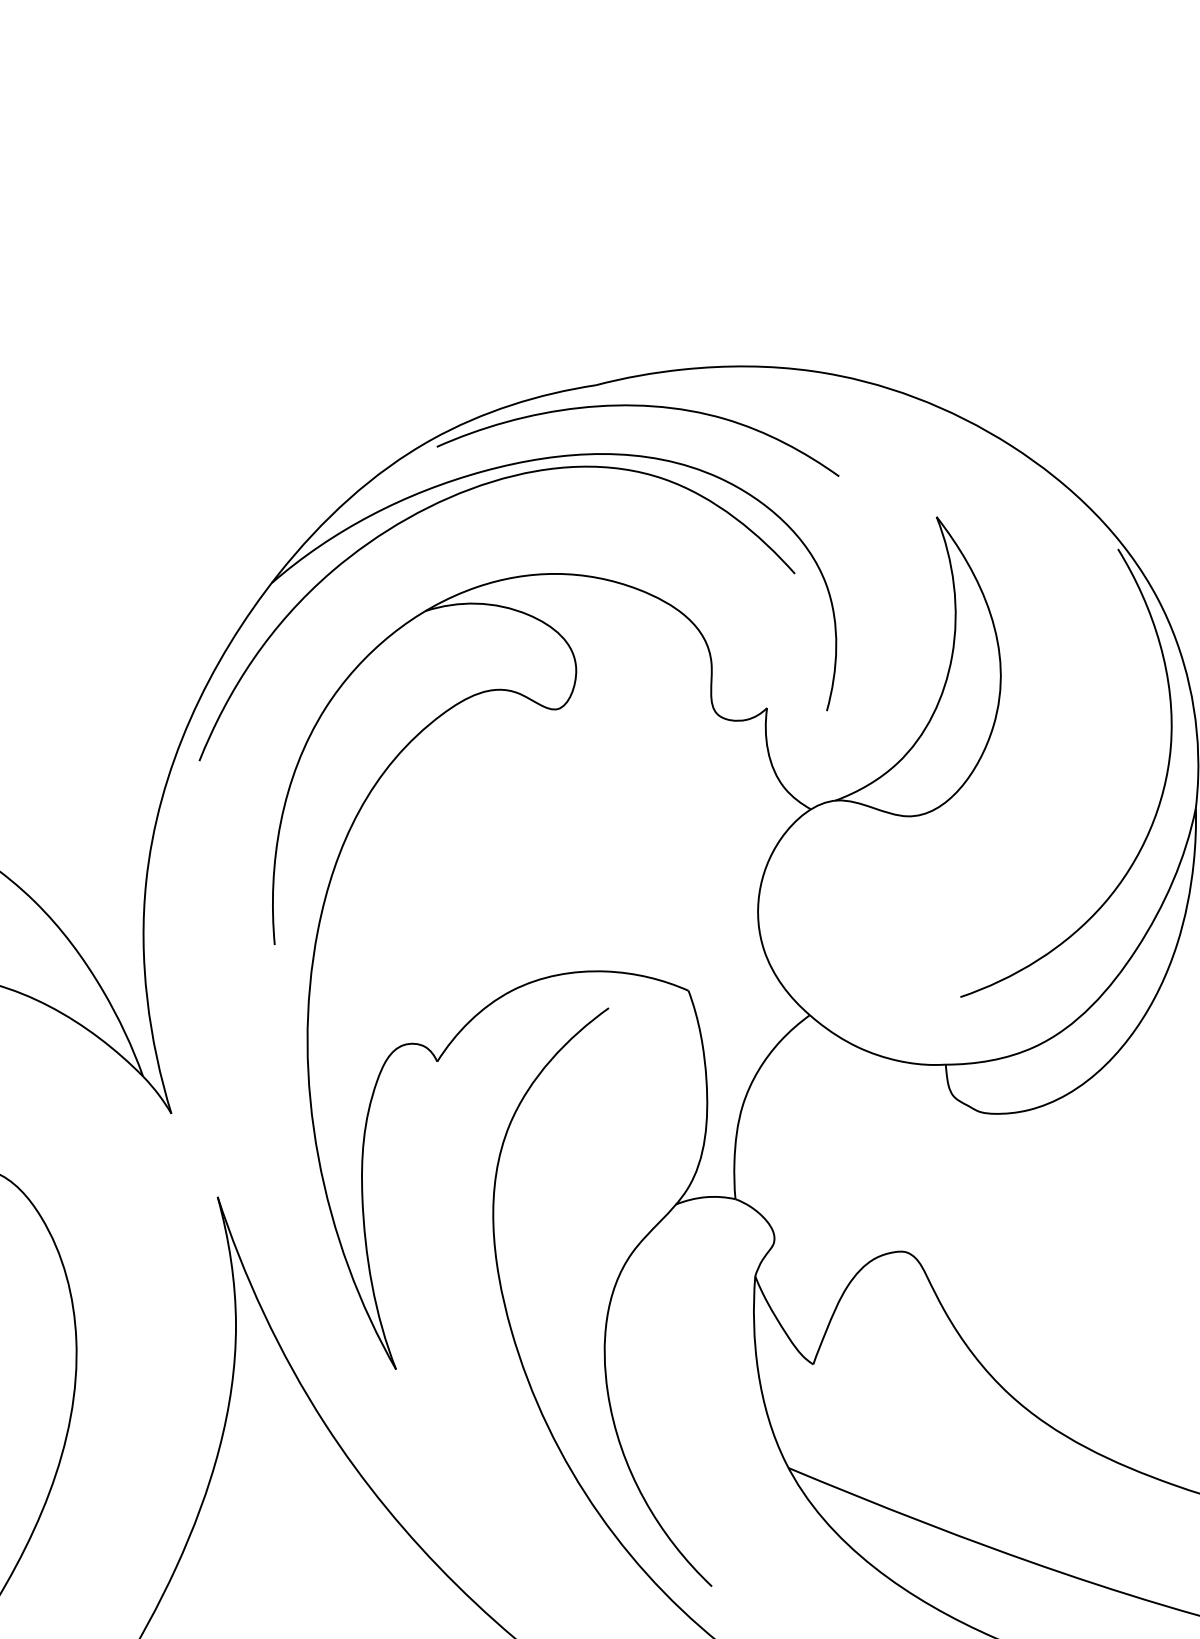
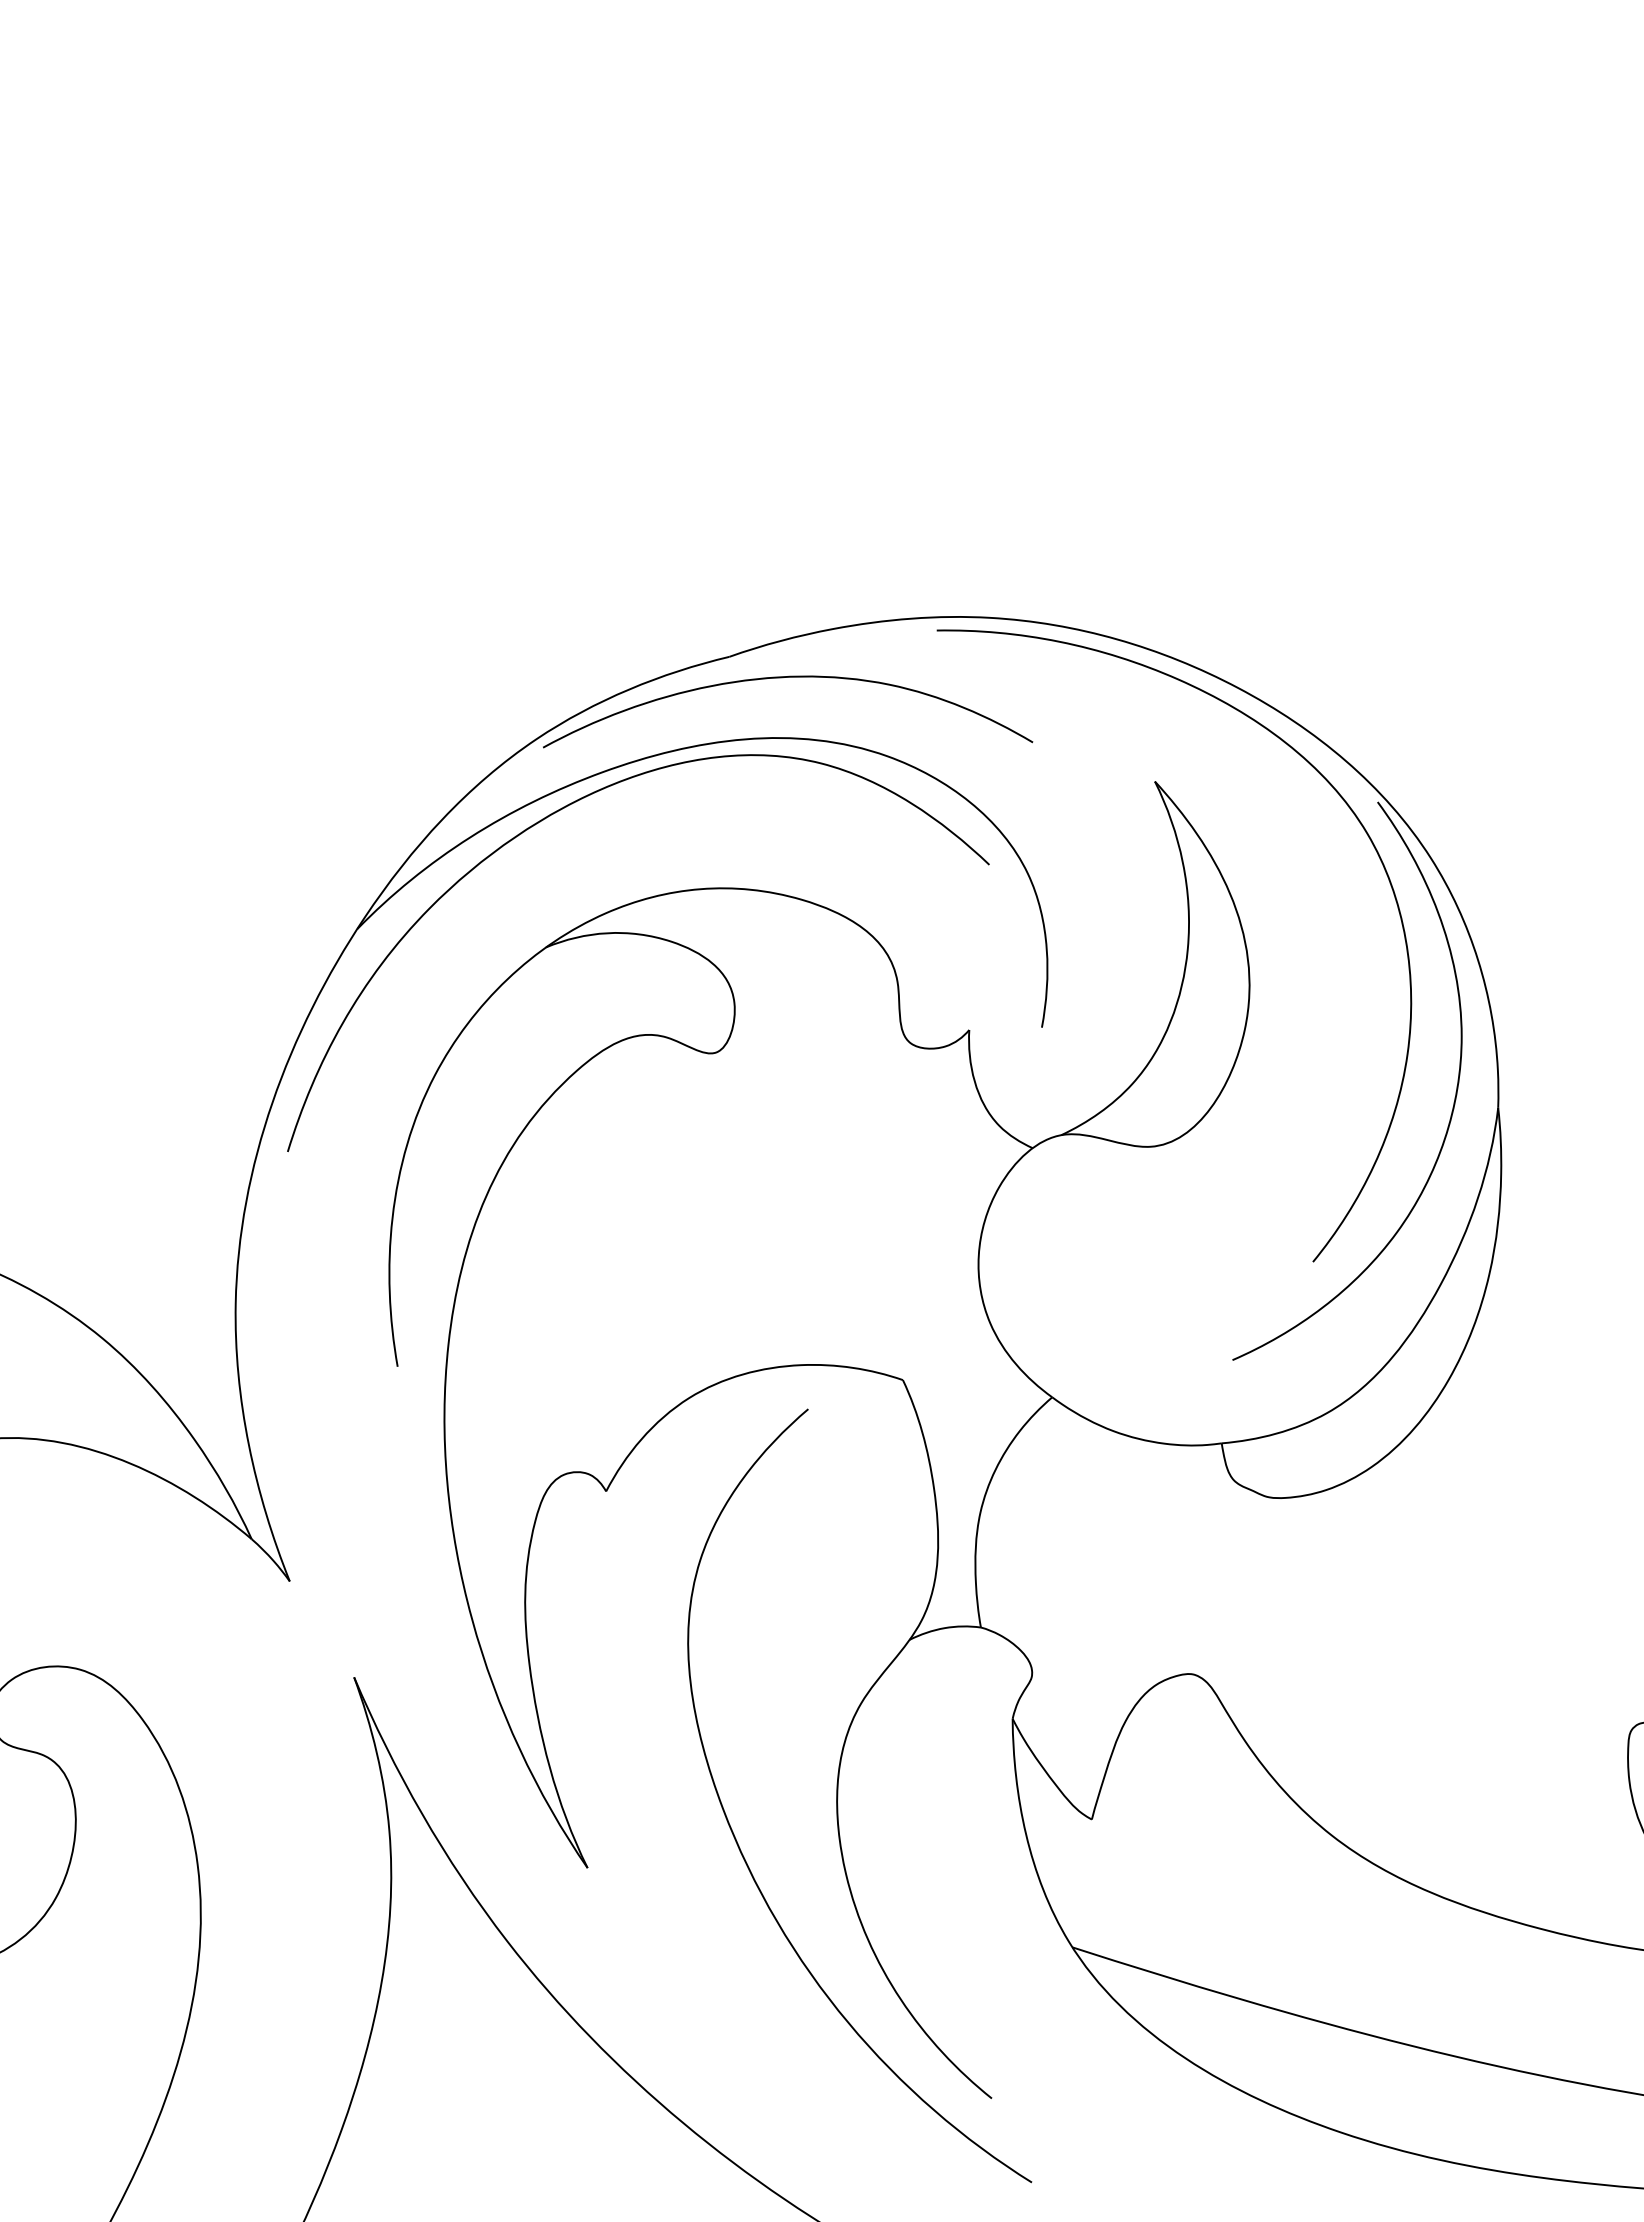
curve: (1101, 565) -> (1359, 823), added

